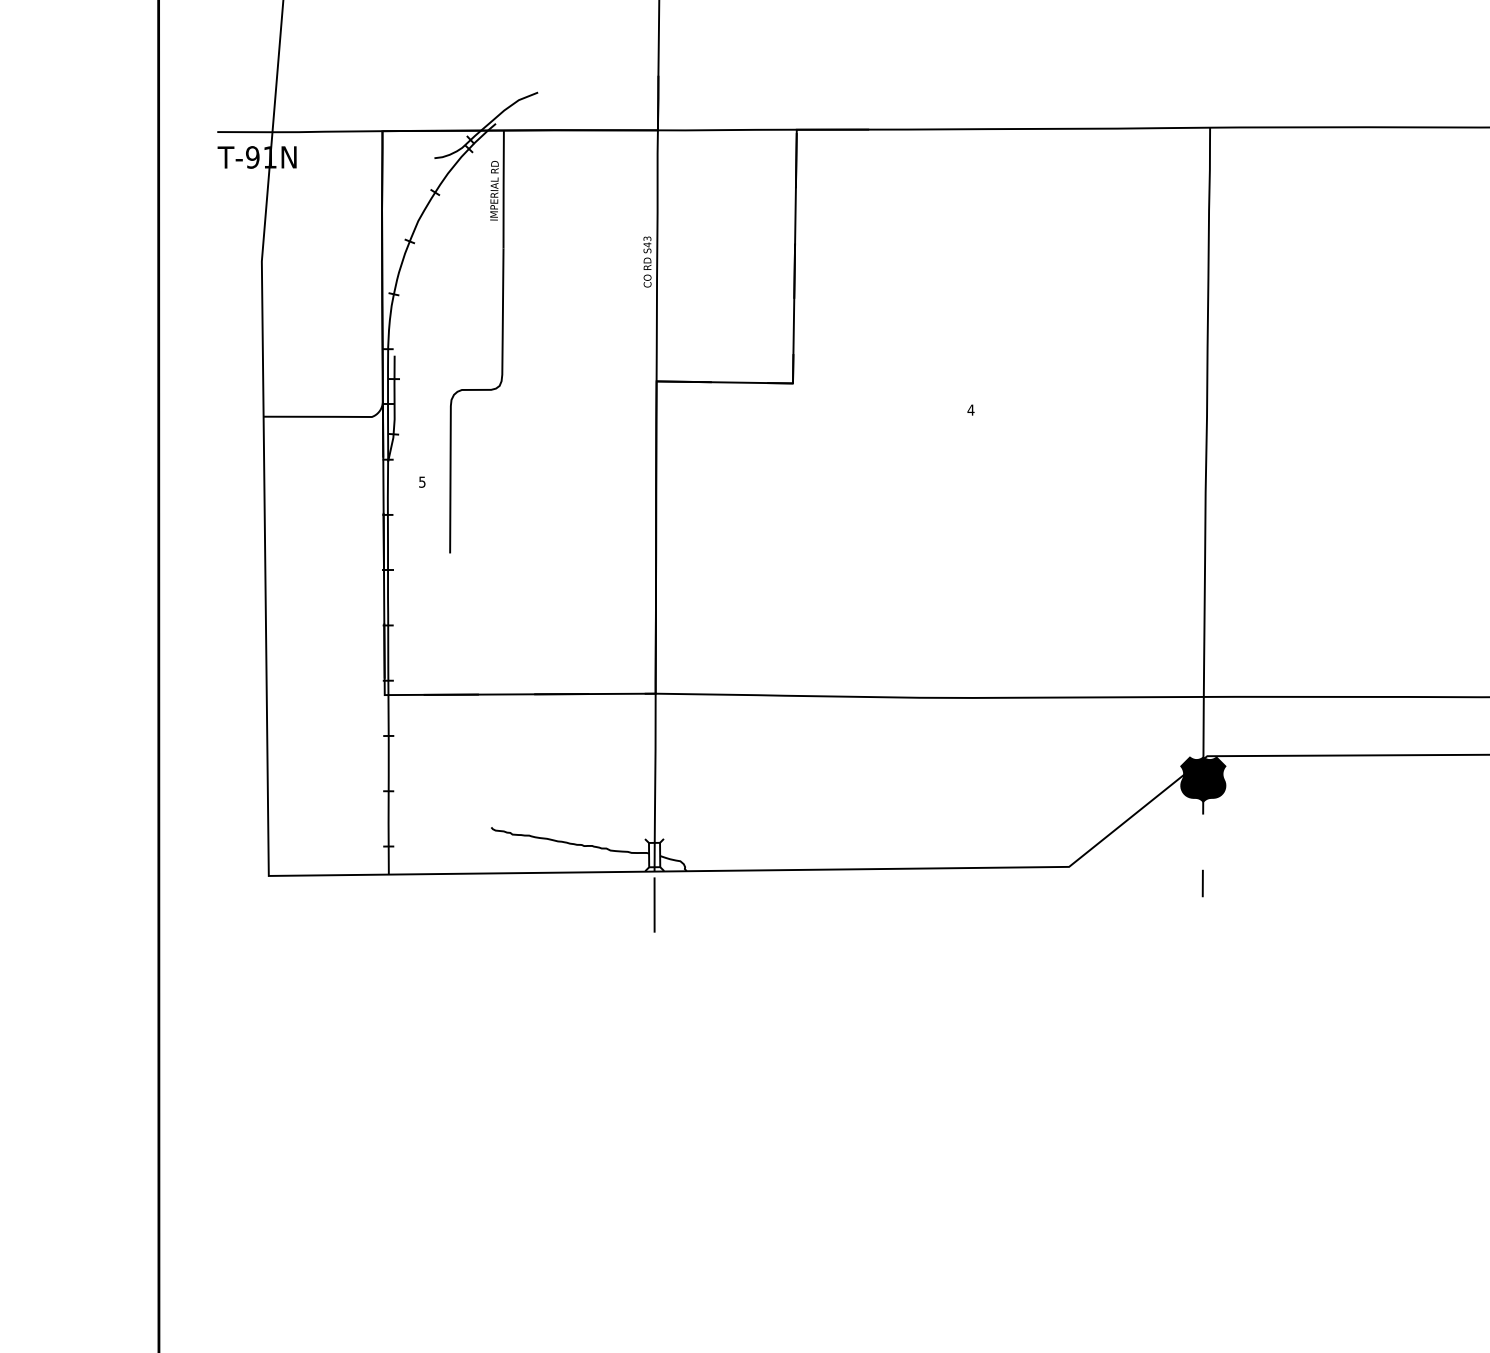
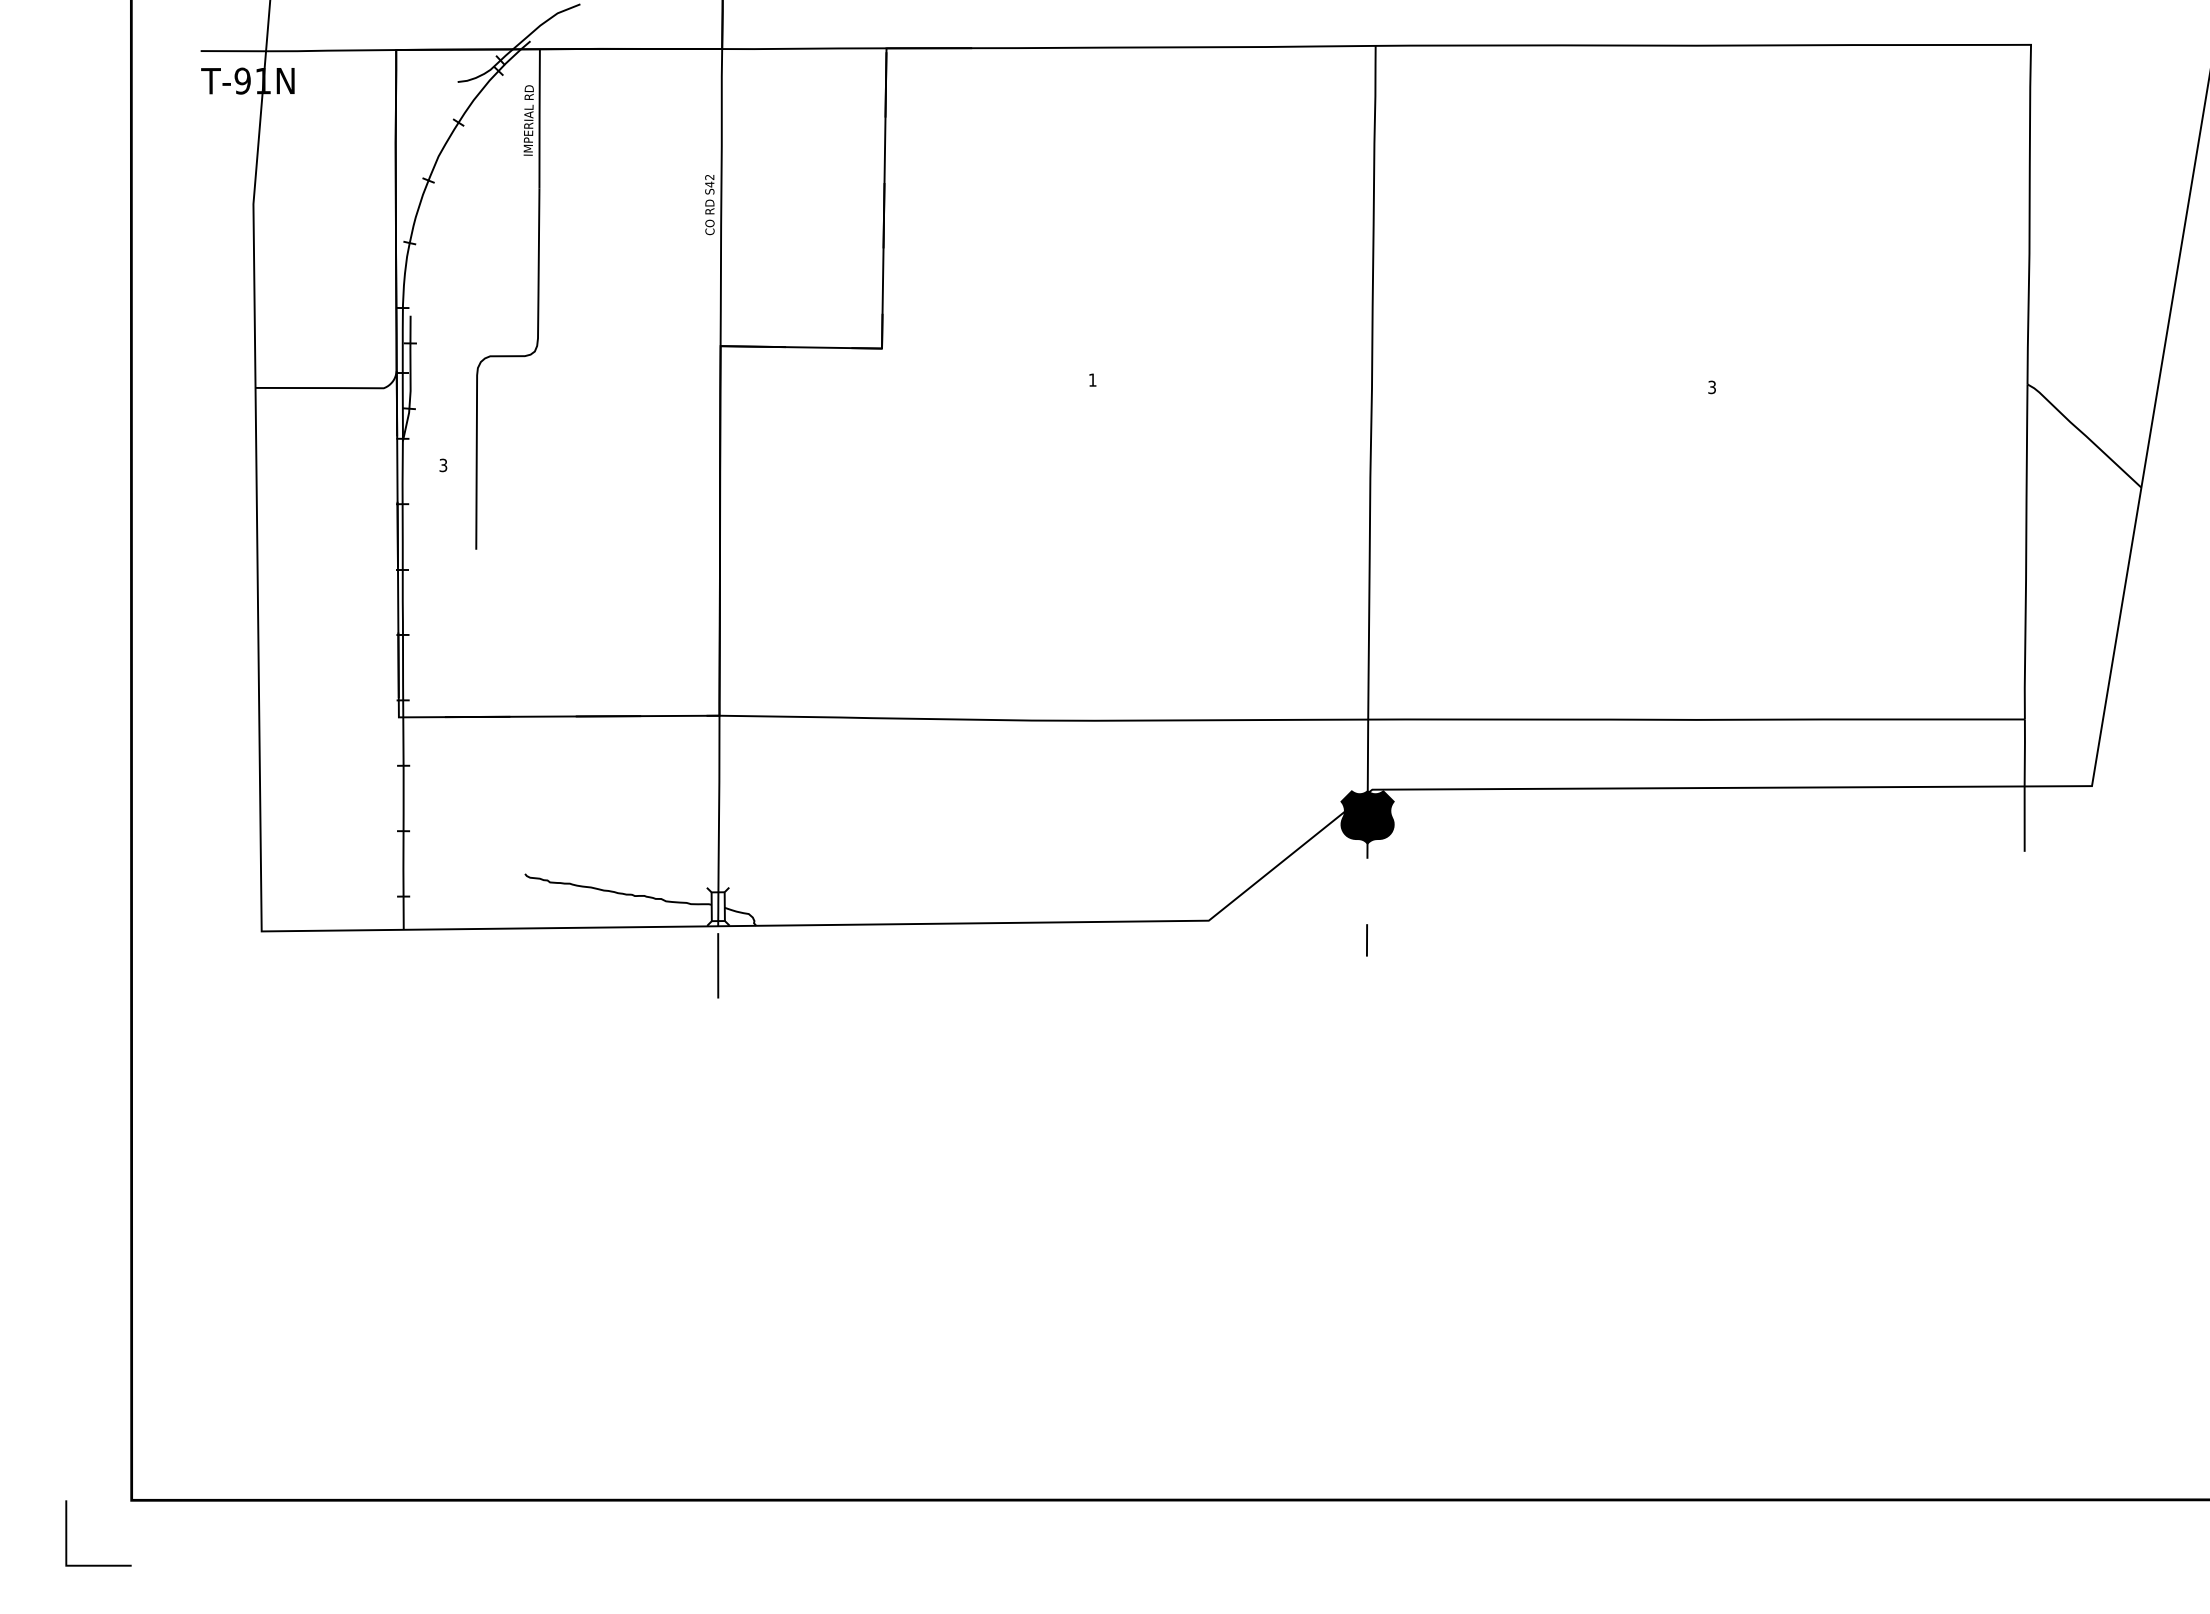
text: (648, 238) -> (710, 176), S43 -> S42
text: (970, 409) -> (1092, 379), 4 -> 1
text: (422, 481) -> (443, 464), 5 -> 3

